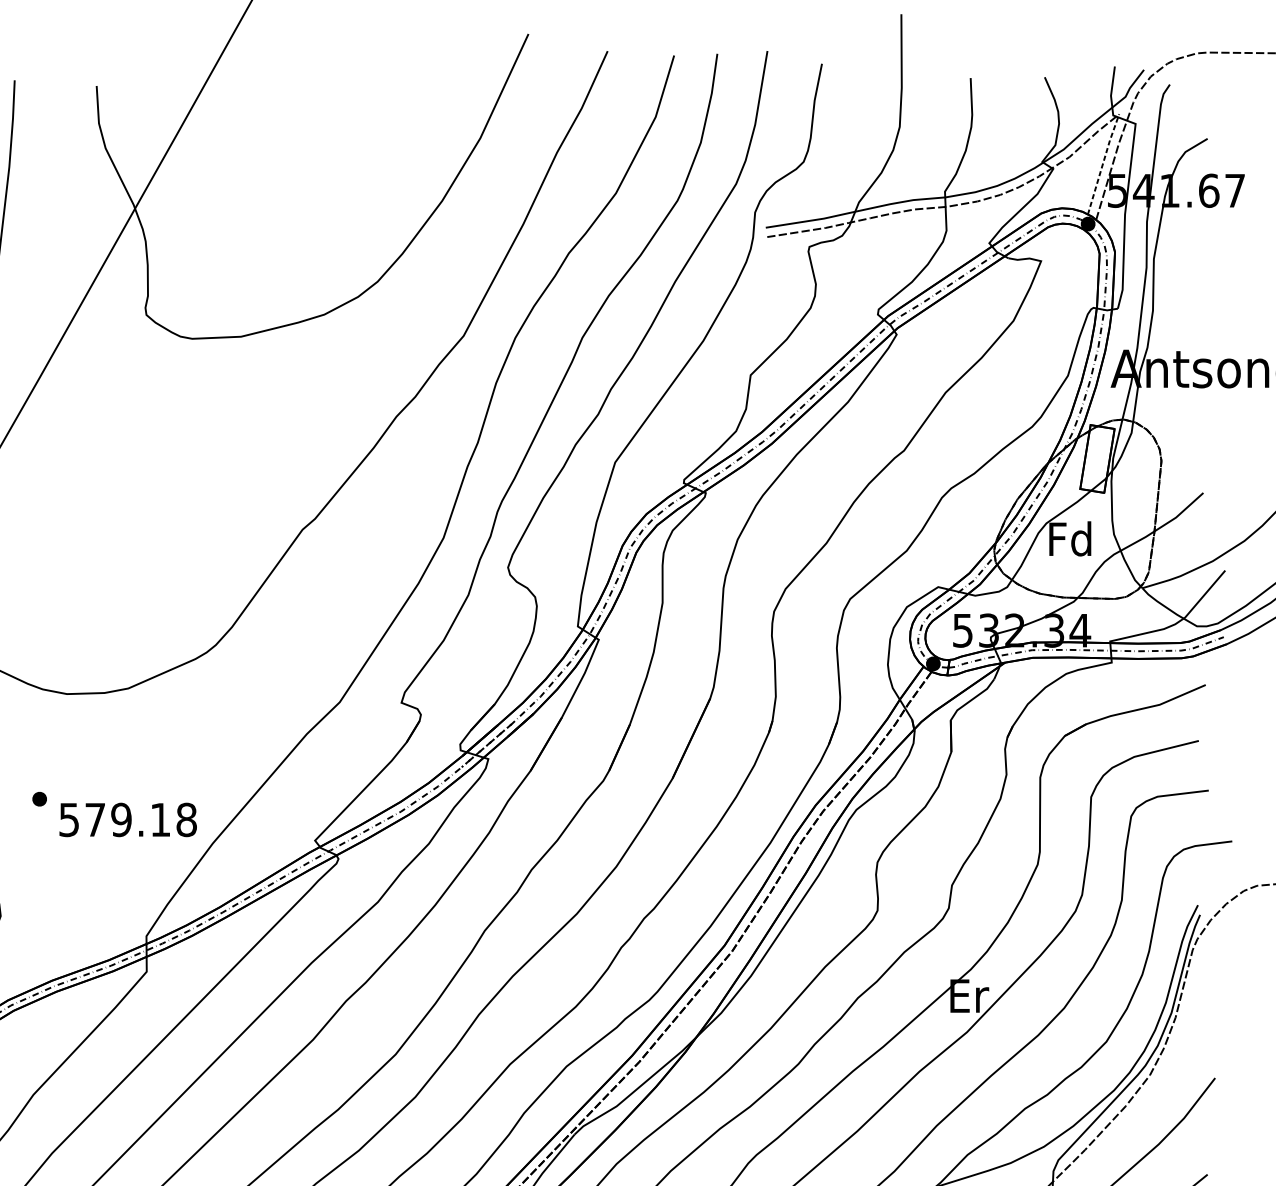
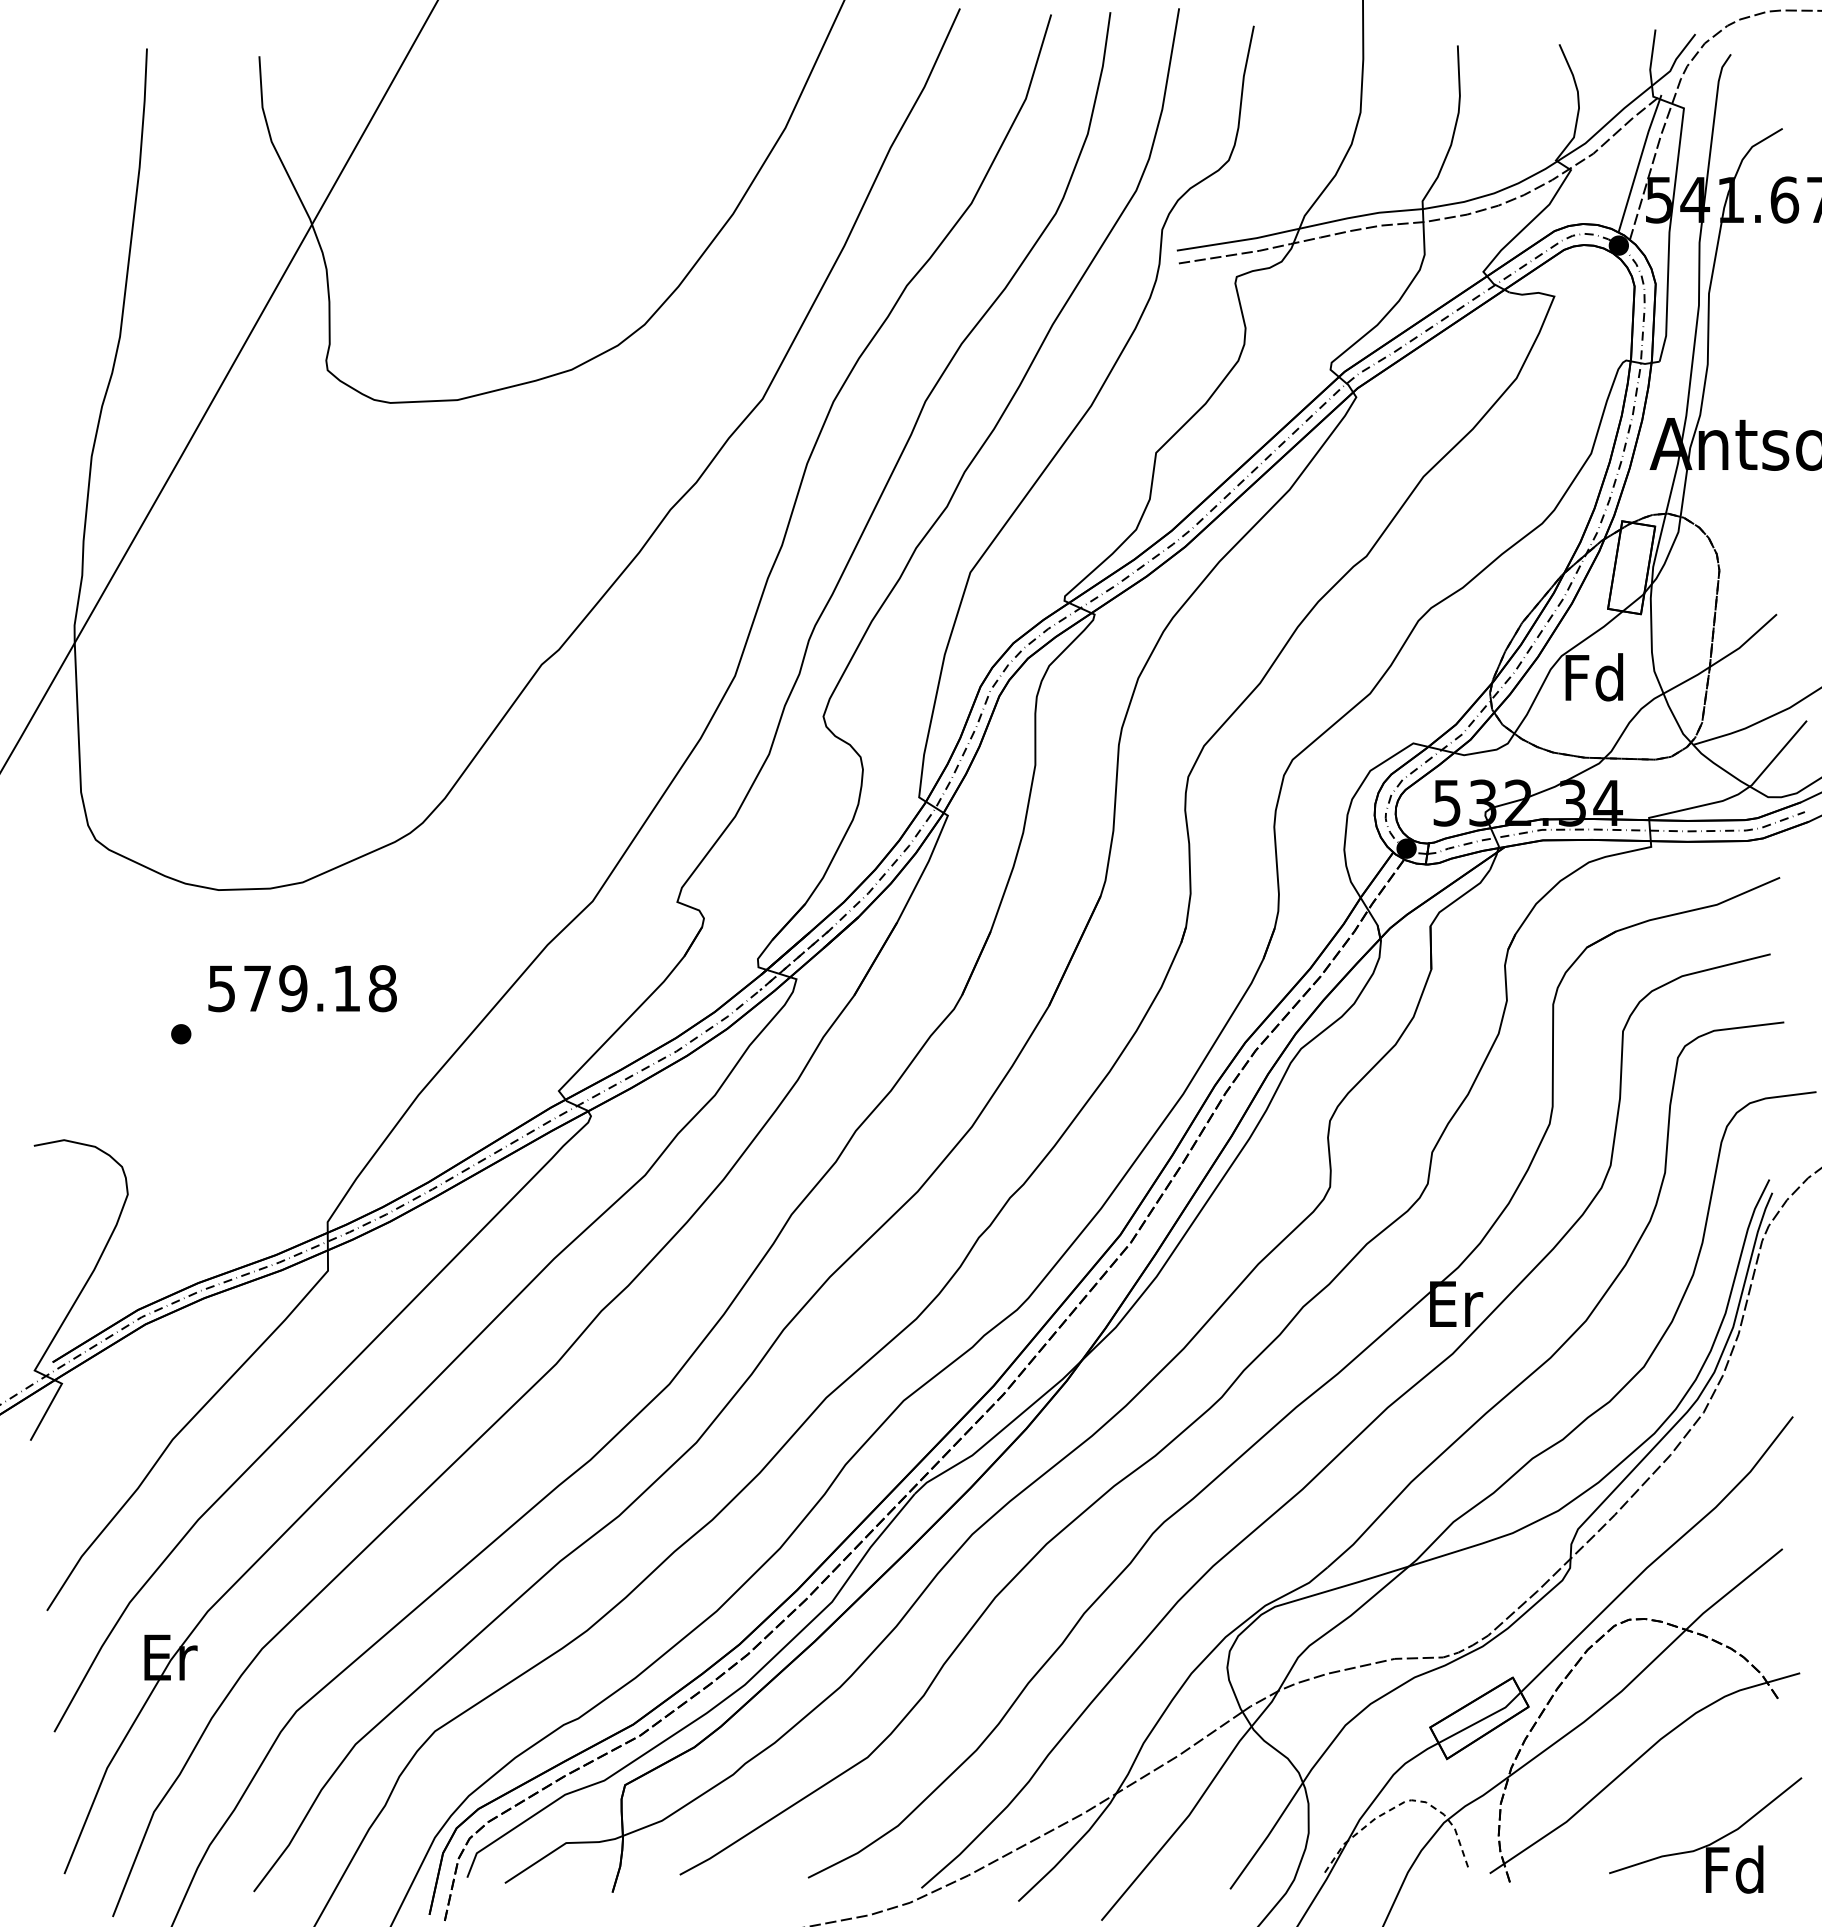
line: (1103, 164) -> (1639, 163), dashed -> solid
text: (128, 819) -> (302, 988), moved

